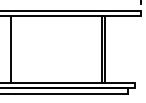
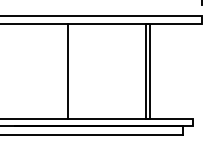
line: (10, 49) -> (67, 71), moved

